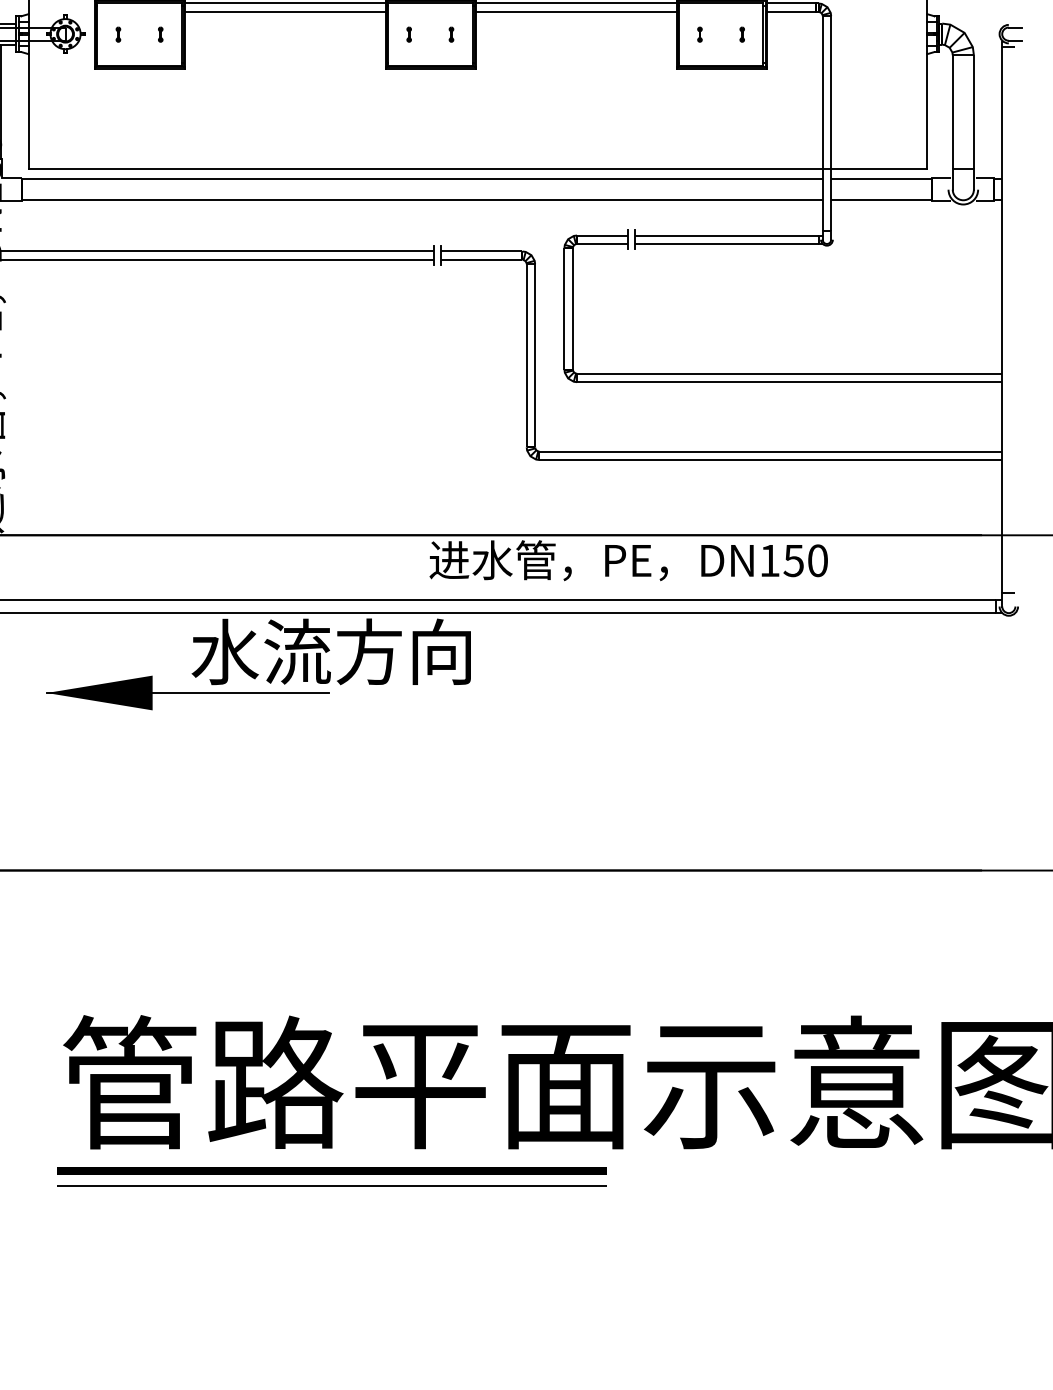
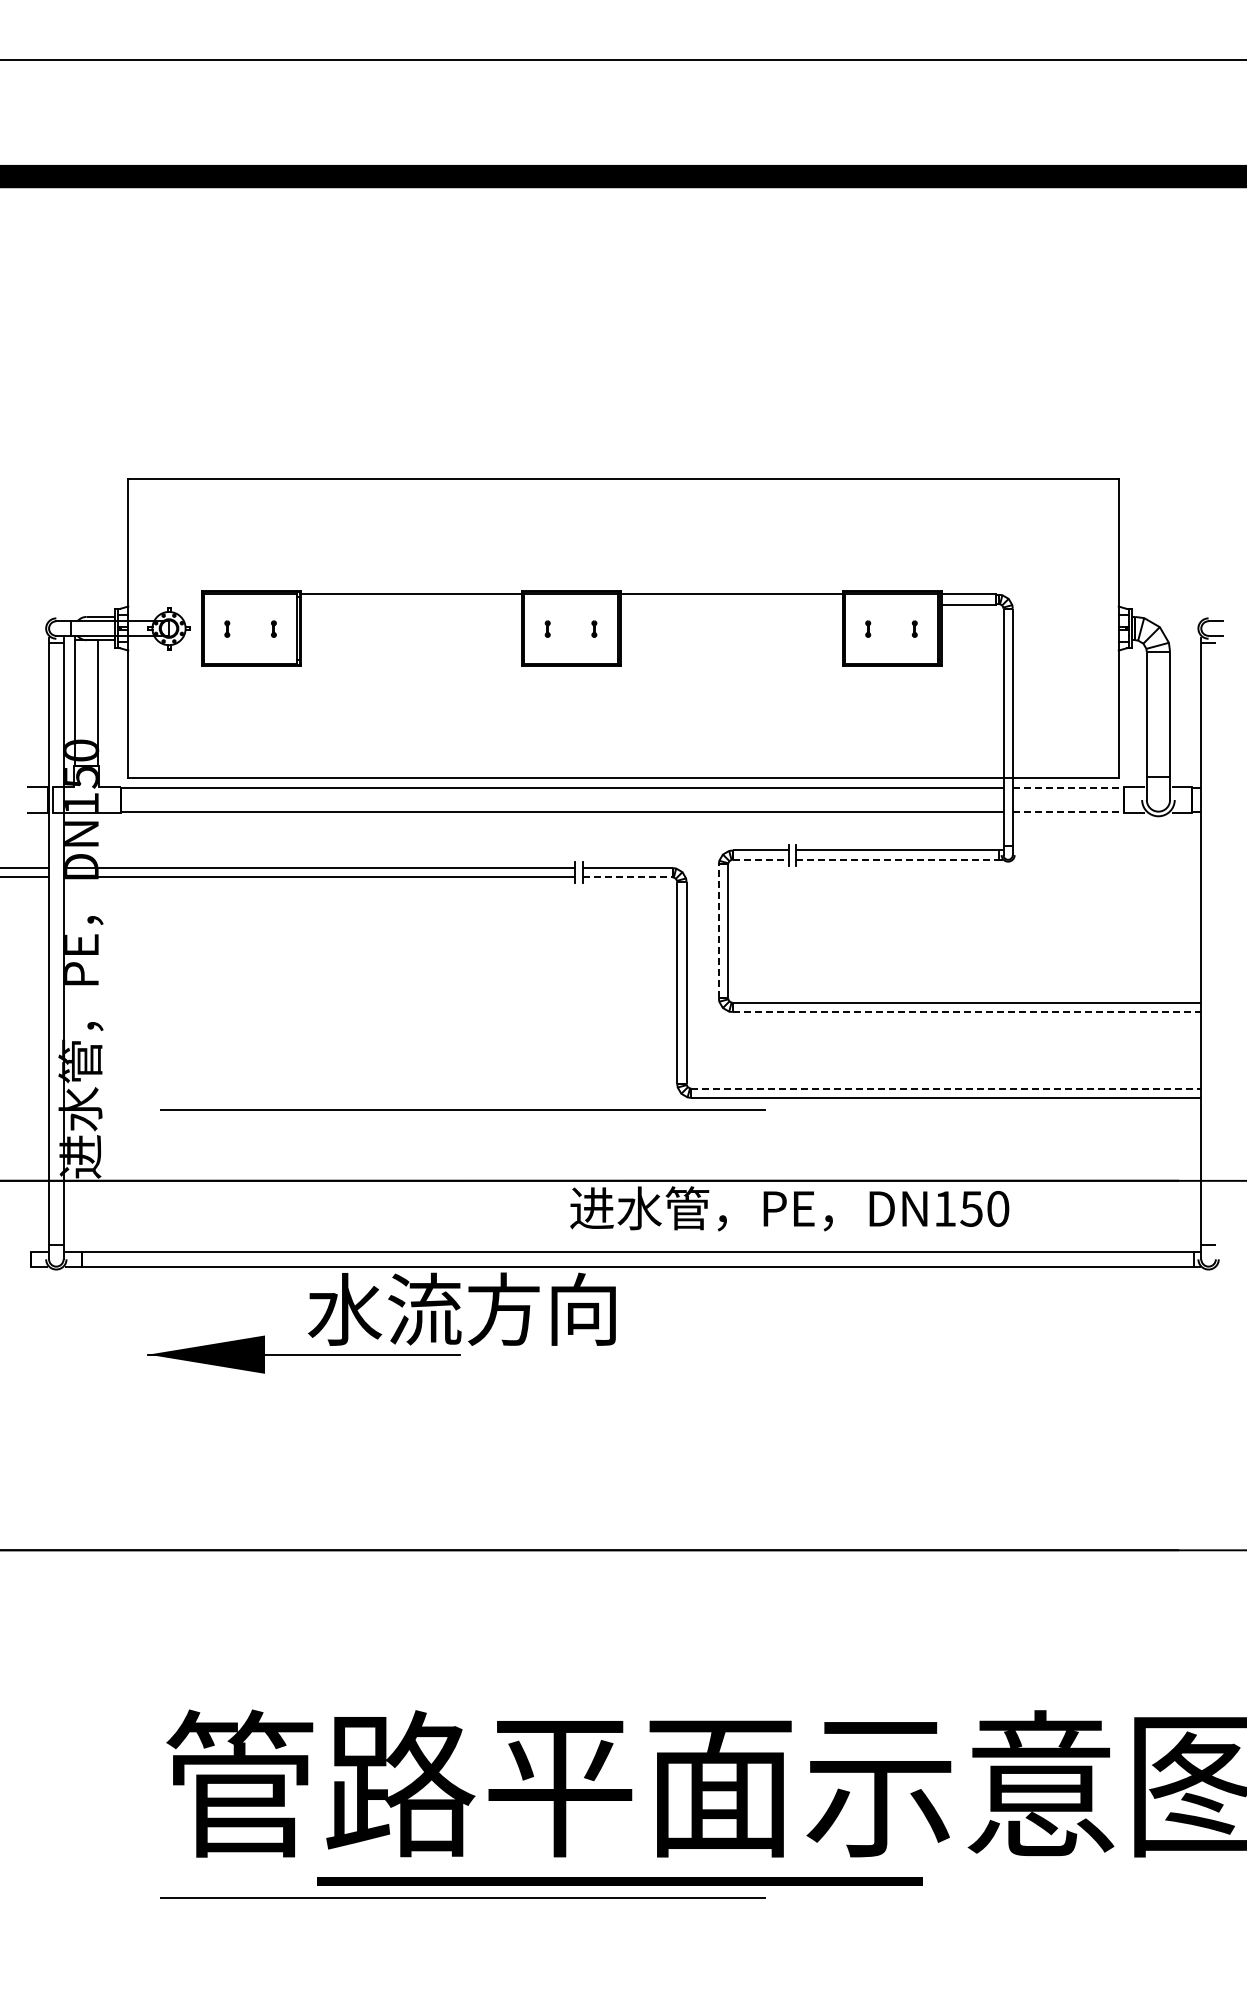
line: (285, 12) -> (411, 604), removed
line: (575, 12) -> (731, 604), removed
line: (881, 179) -> (1068, 788), solid -> dashed
line: (881, 200) -> (1068, 811), solid -> dashed
line: (603, 243) -> (761, 859), solid -> dashed
line: (727, 243) -> (898, 859), solid -> dashed
line: (482, 260) -> (628, 877), solid -> dashed
line: (564, 309) -> (718, 931), solid -> dashed
line: (790, 382) -> (967, 1012), solid -> dashed
line: (771, 451) -> (946, 1088), solid -> dashed
line: (331, 470) -> (462, 1109), added
line: (331, 1171) -> (619, 1881), moved

